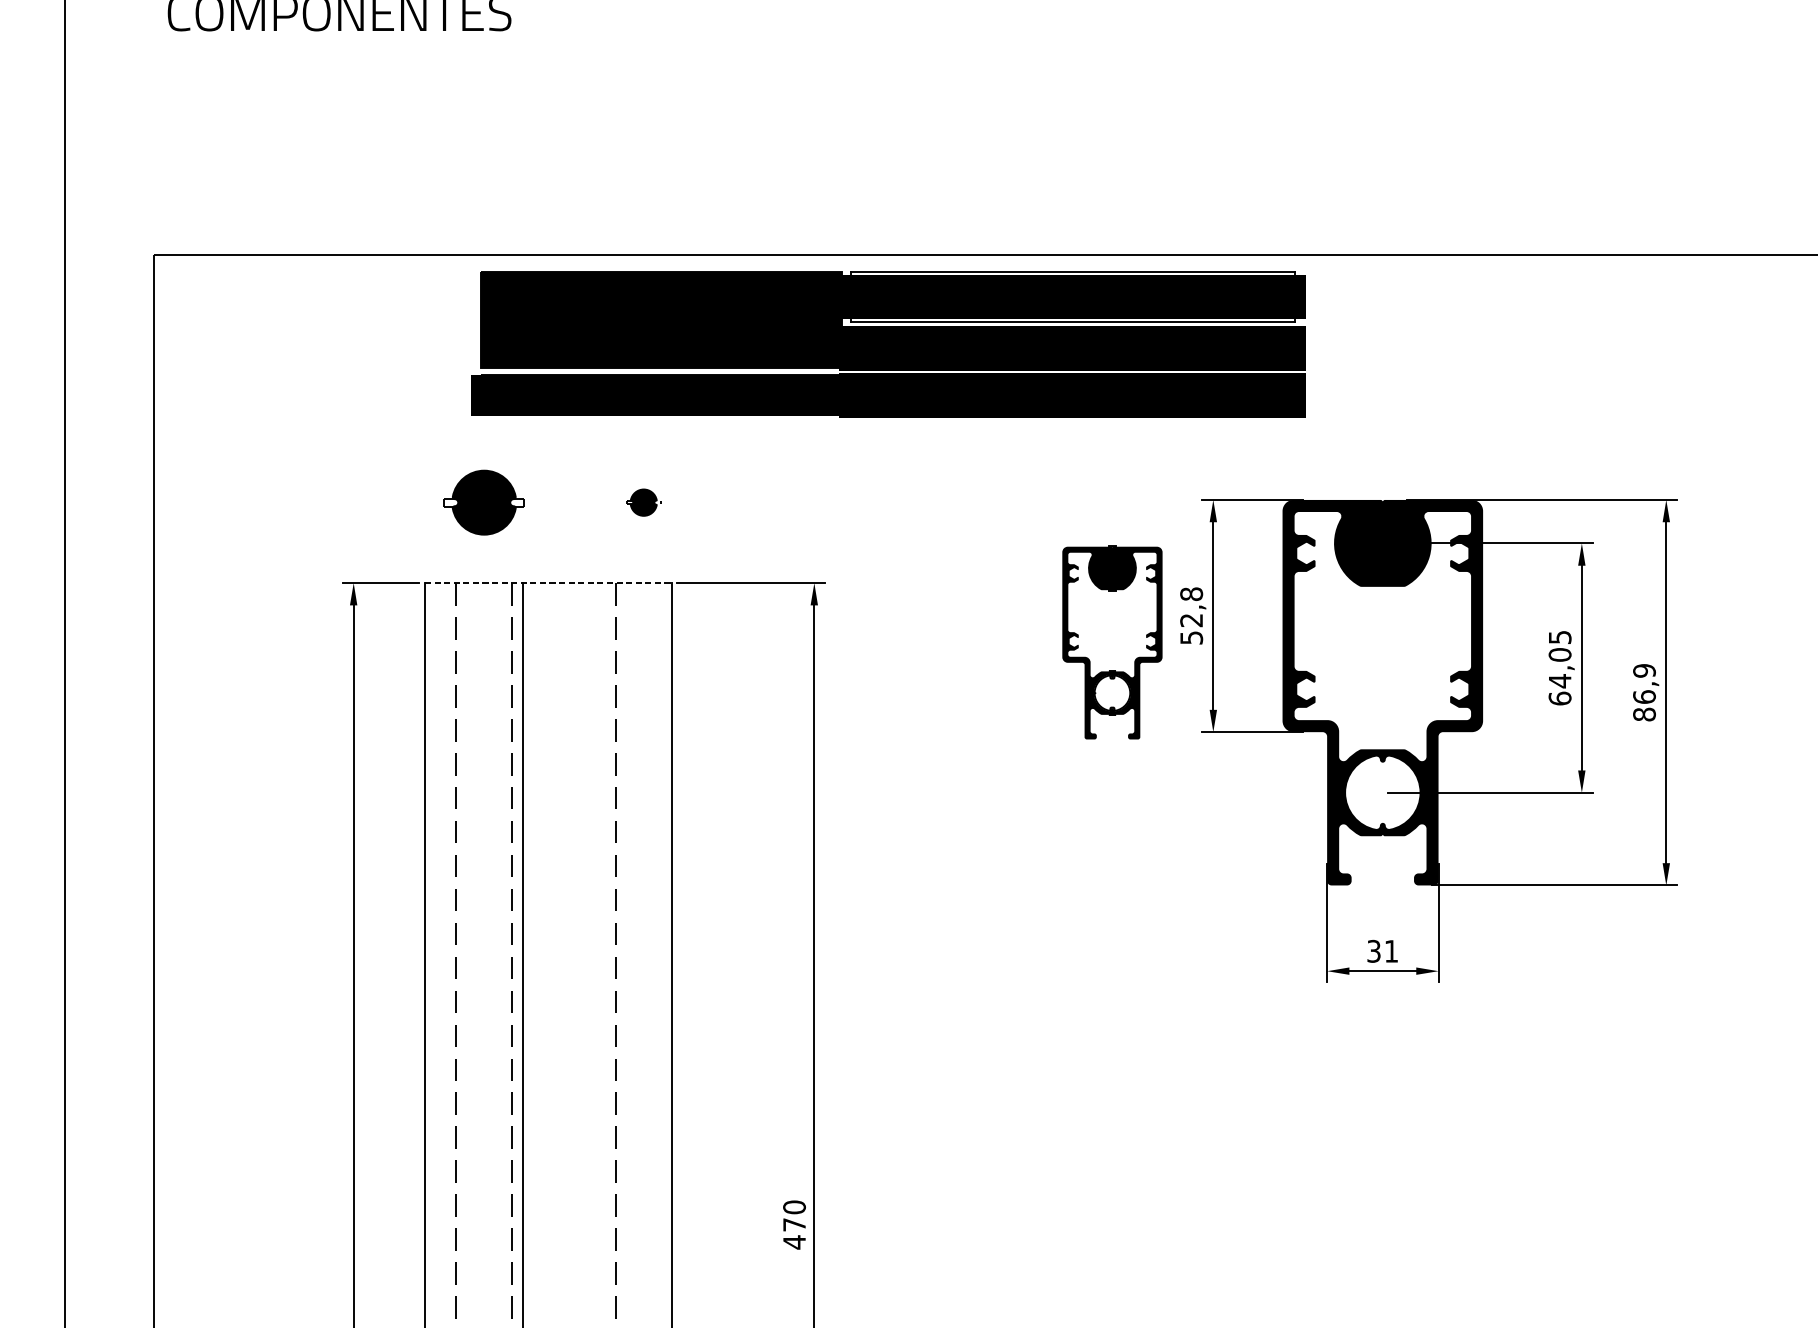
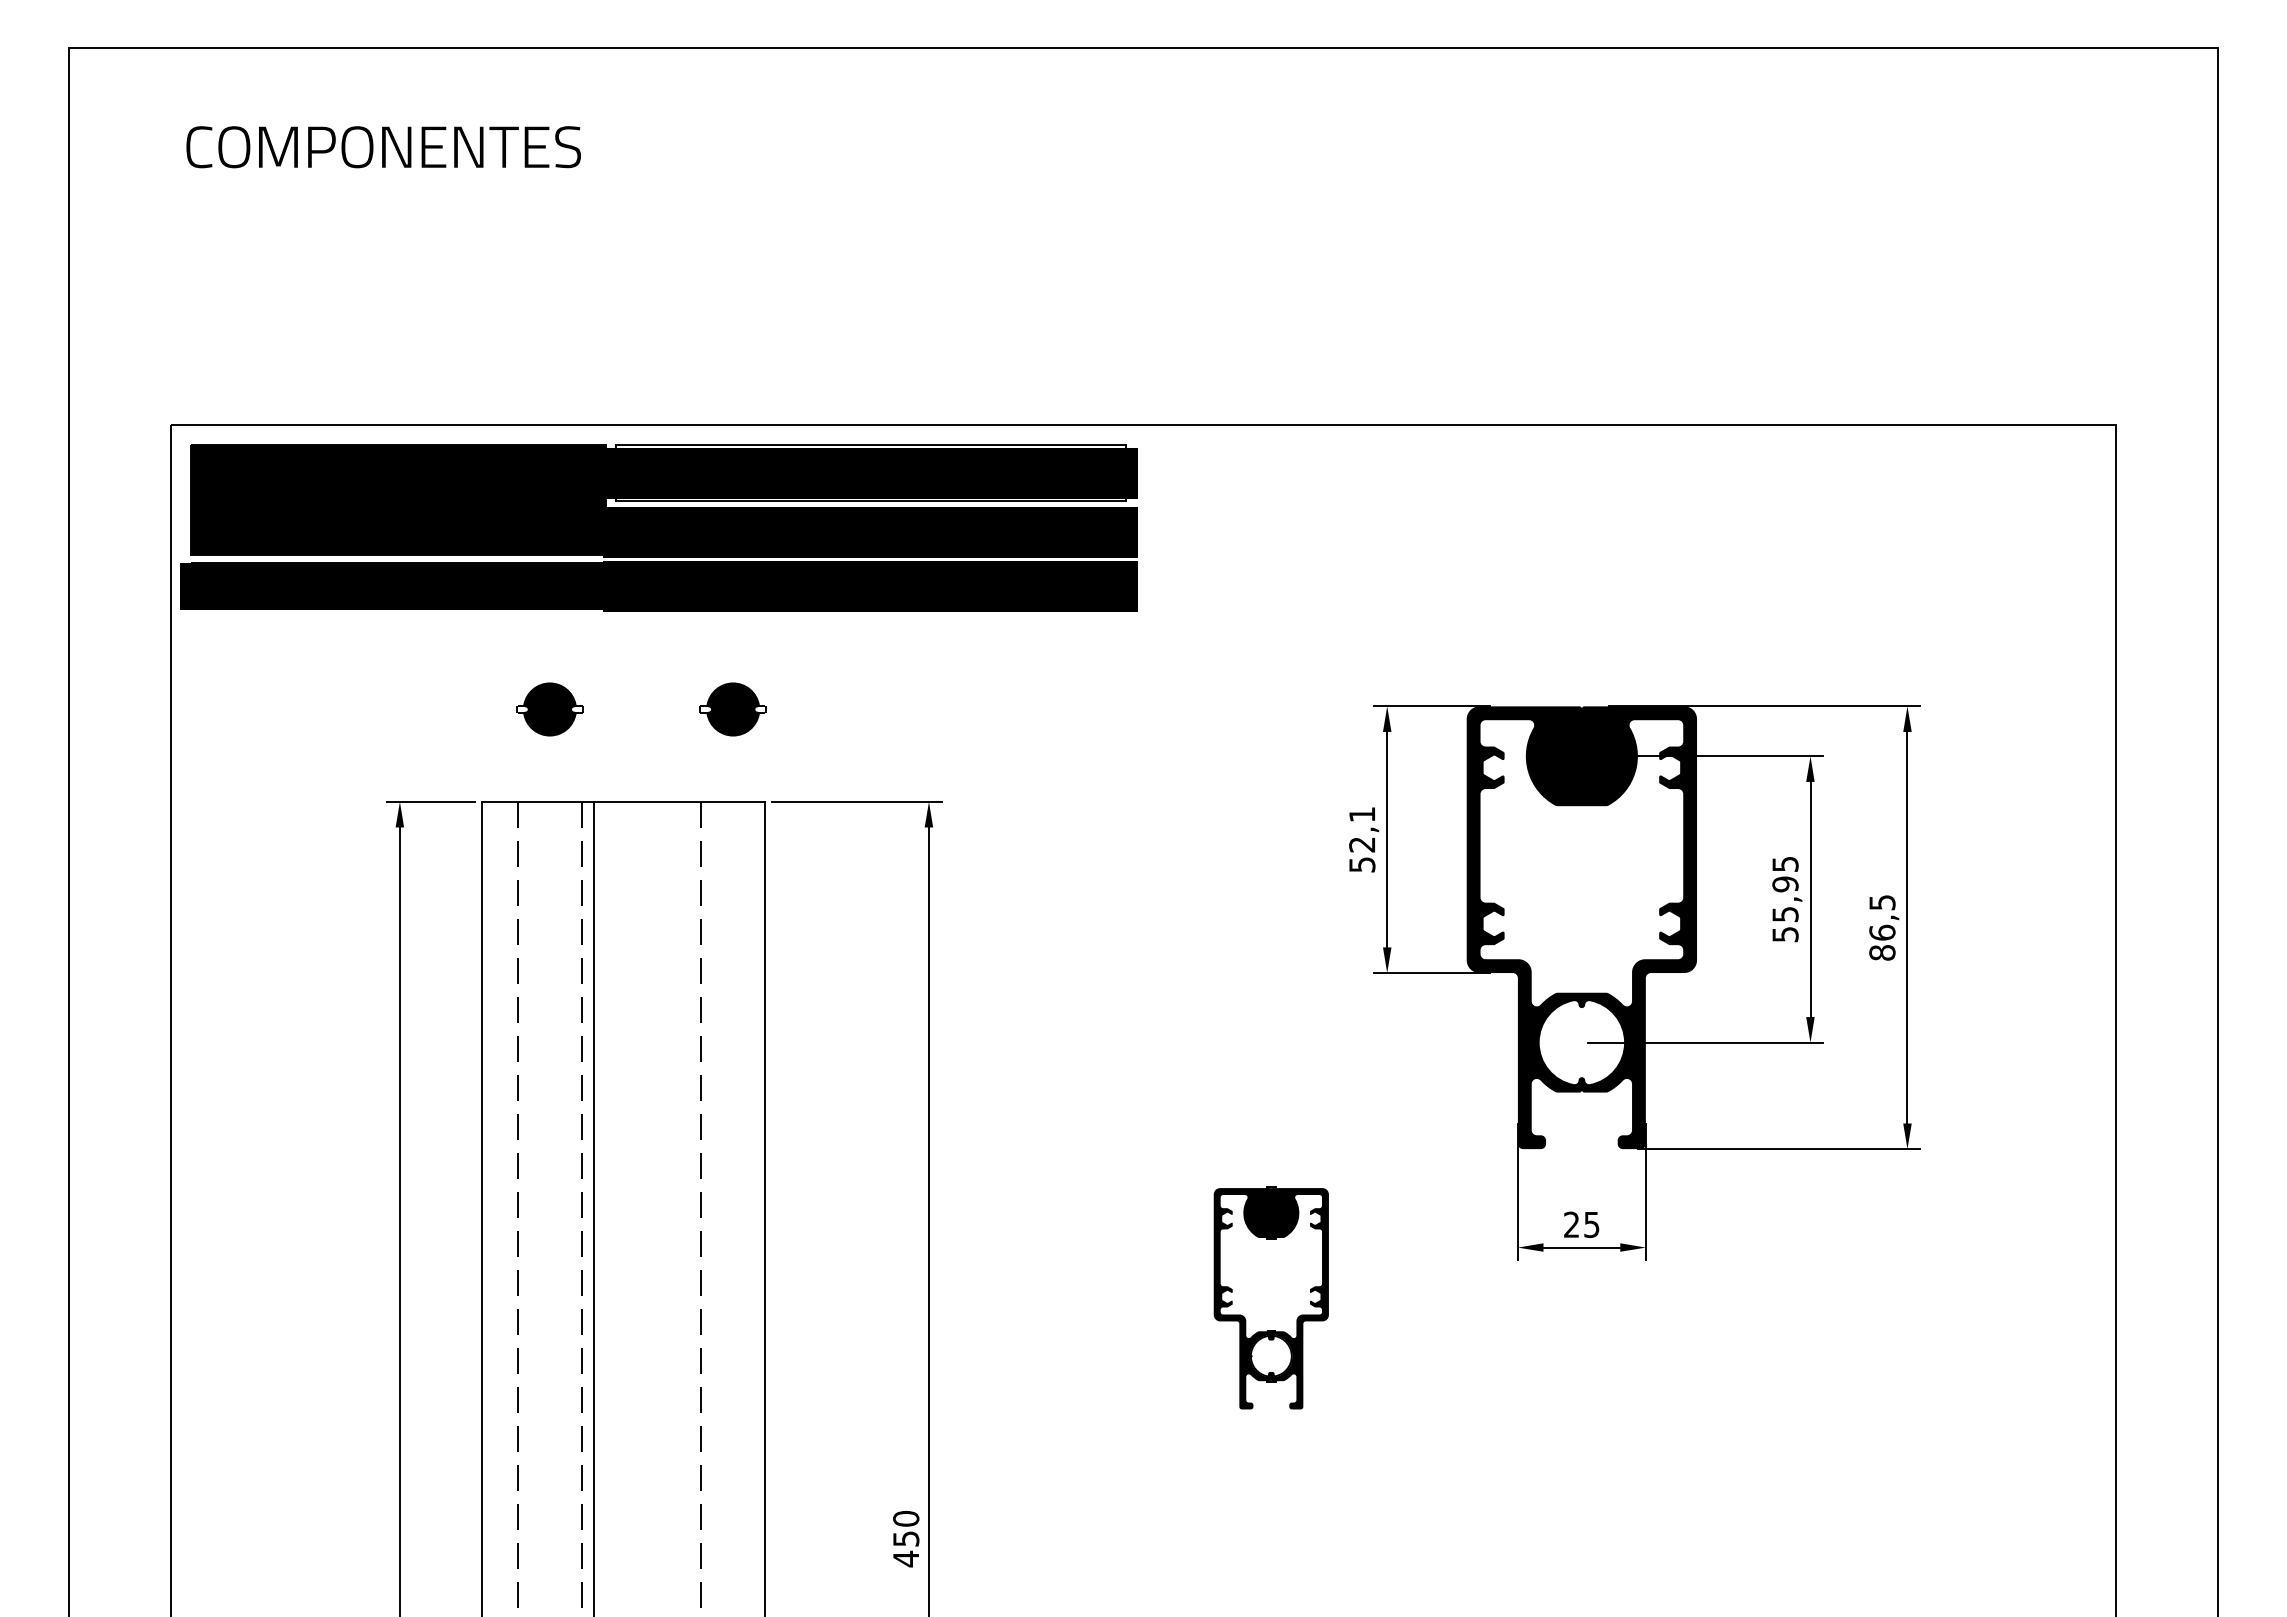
part: (887, 344) -> (658, 527), moved
part: (483, 502) -> (549, 709), size x0.71
part: (643, 502) -> (732, 709), size x1.67
line: (548, 582) -> (623, 801), dashed -> solid
text: (1191, 594) -> (1362, 814), 52,8 -> 52,1
part: (1111, 641) -> (1270, 1297), moved
text: (1644, 670) -> (1882, 902), 86,9 -> 86,5
text: (1560, 676) -> (1785, 909), 64,05 -> 55,95
text: (1382, 951) -> (1581, 1225), 31 -> 25
text: (794, 1224) -> (906, 1538), 470 -> 450

